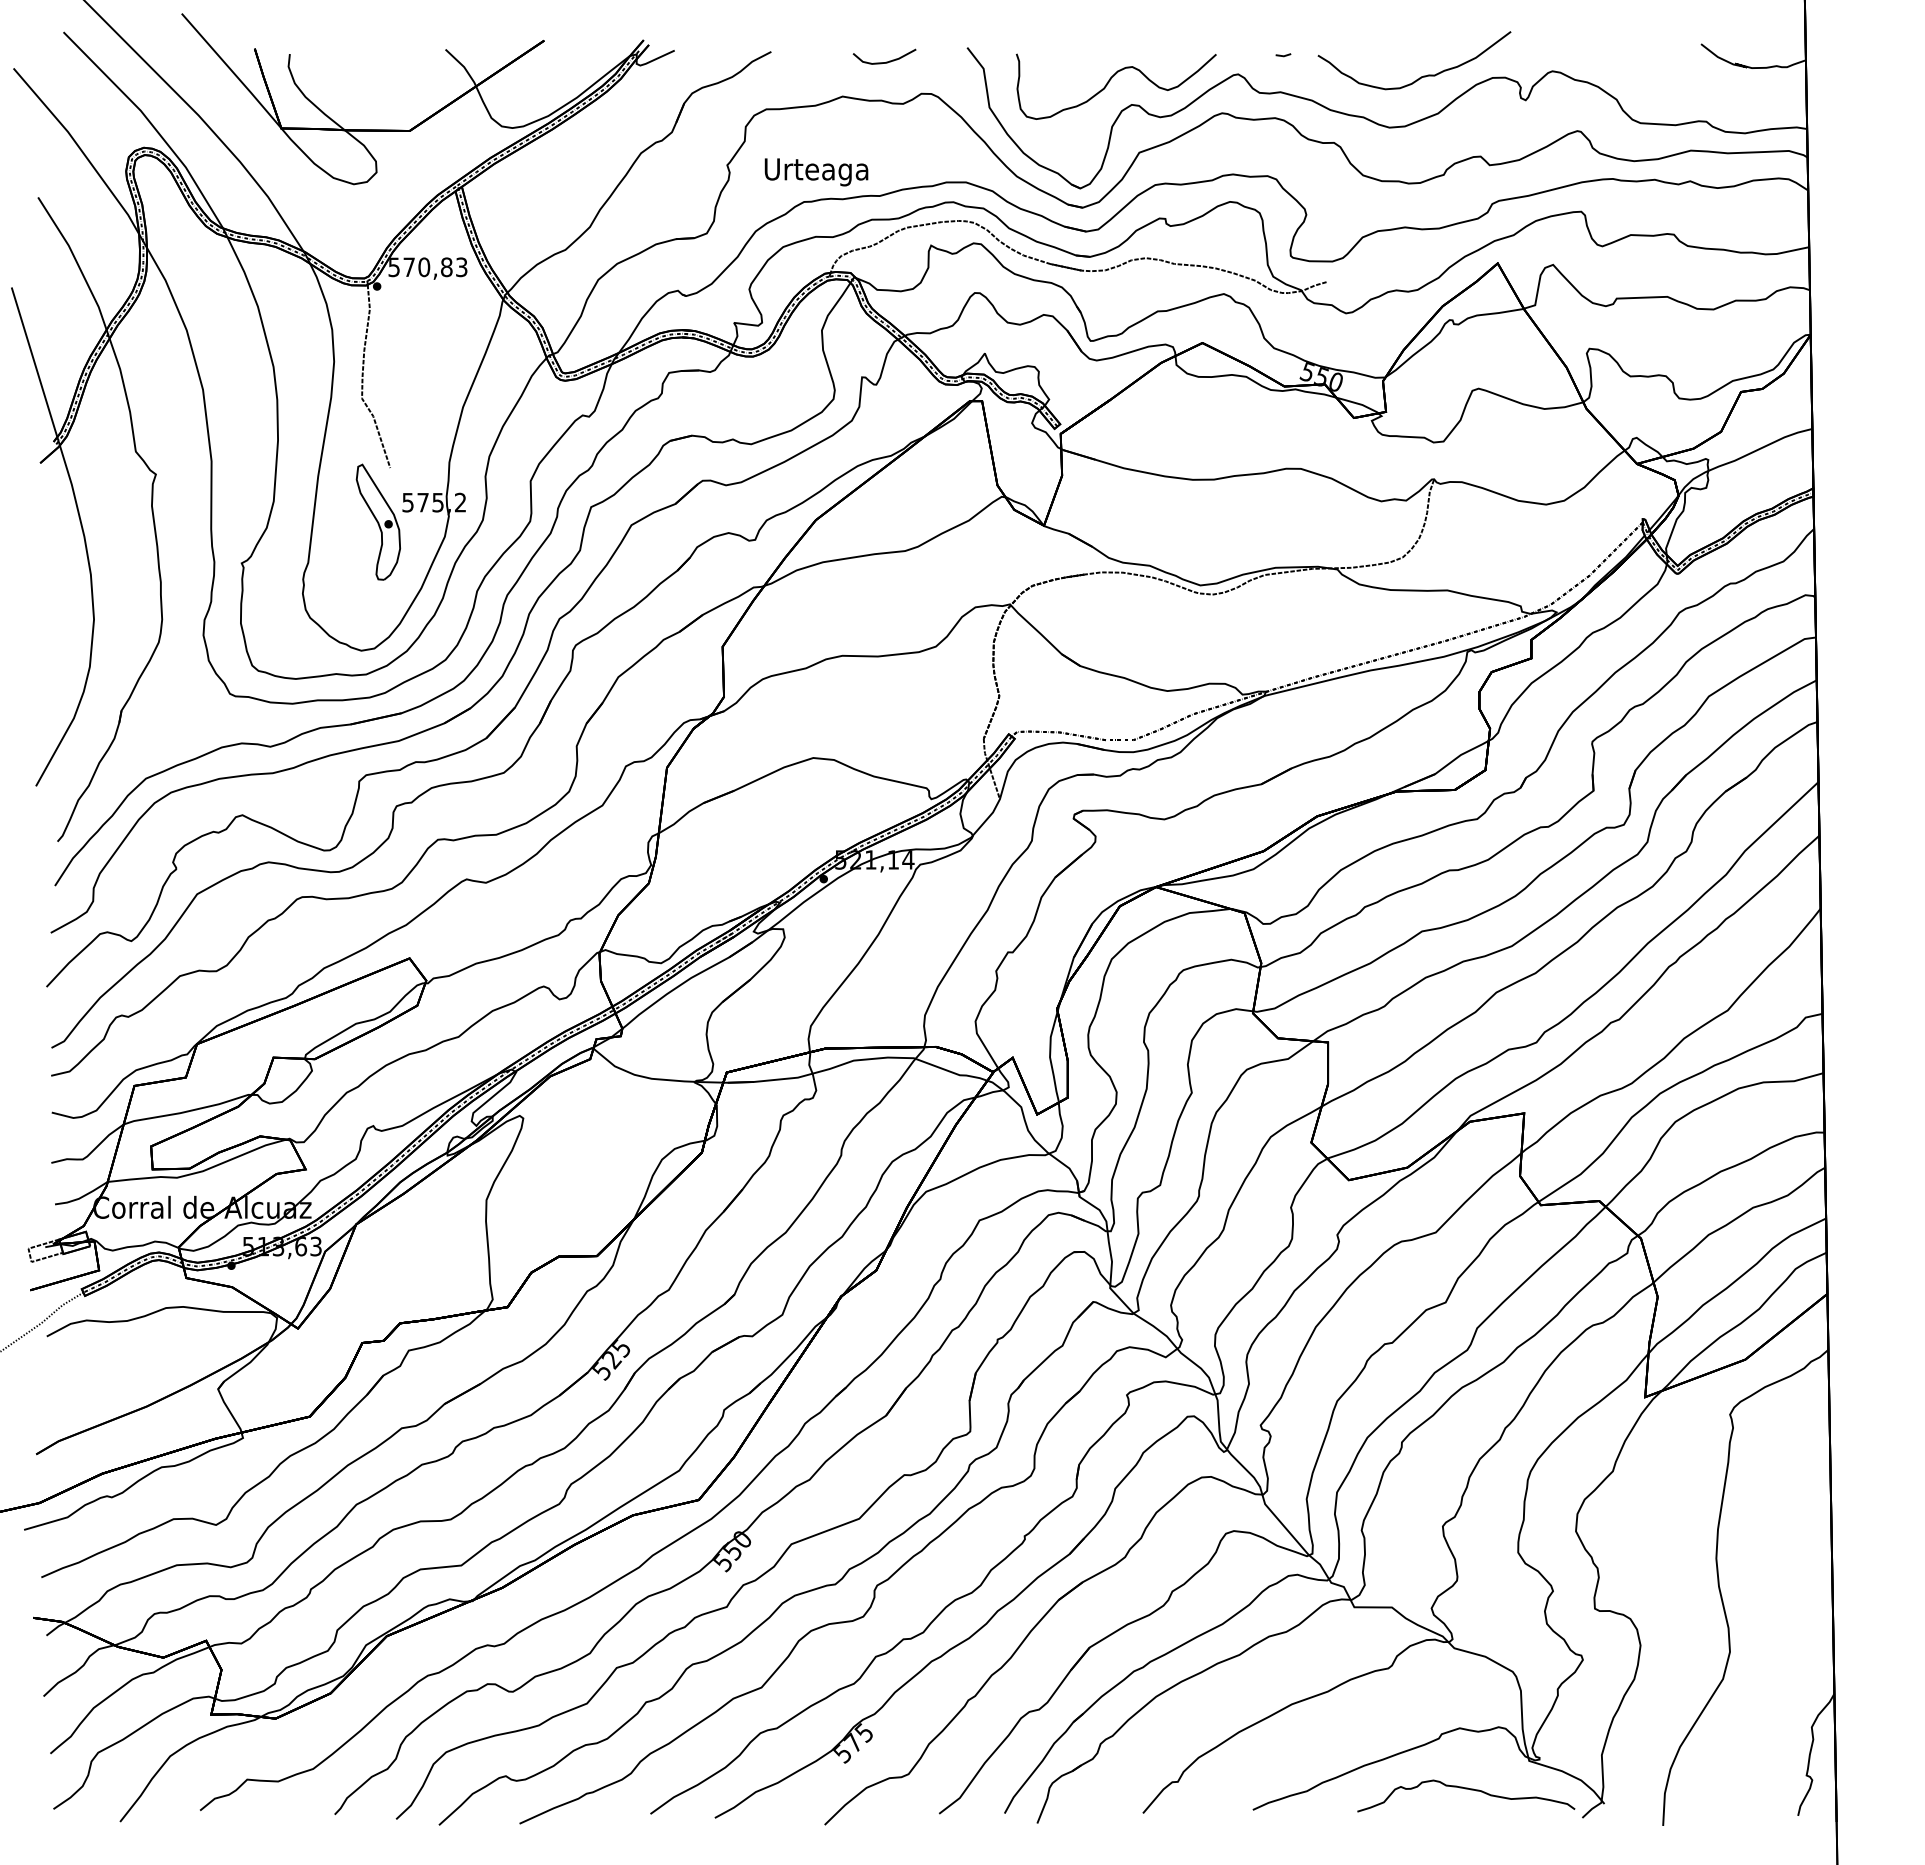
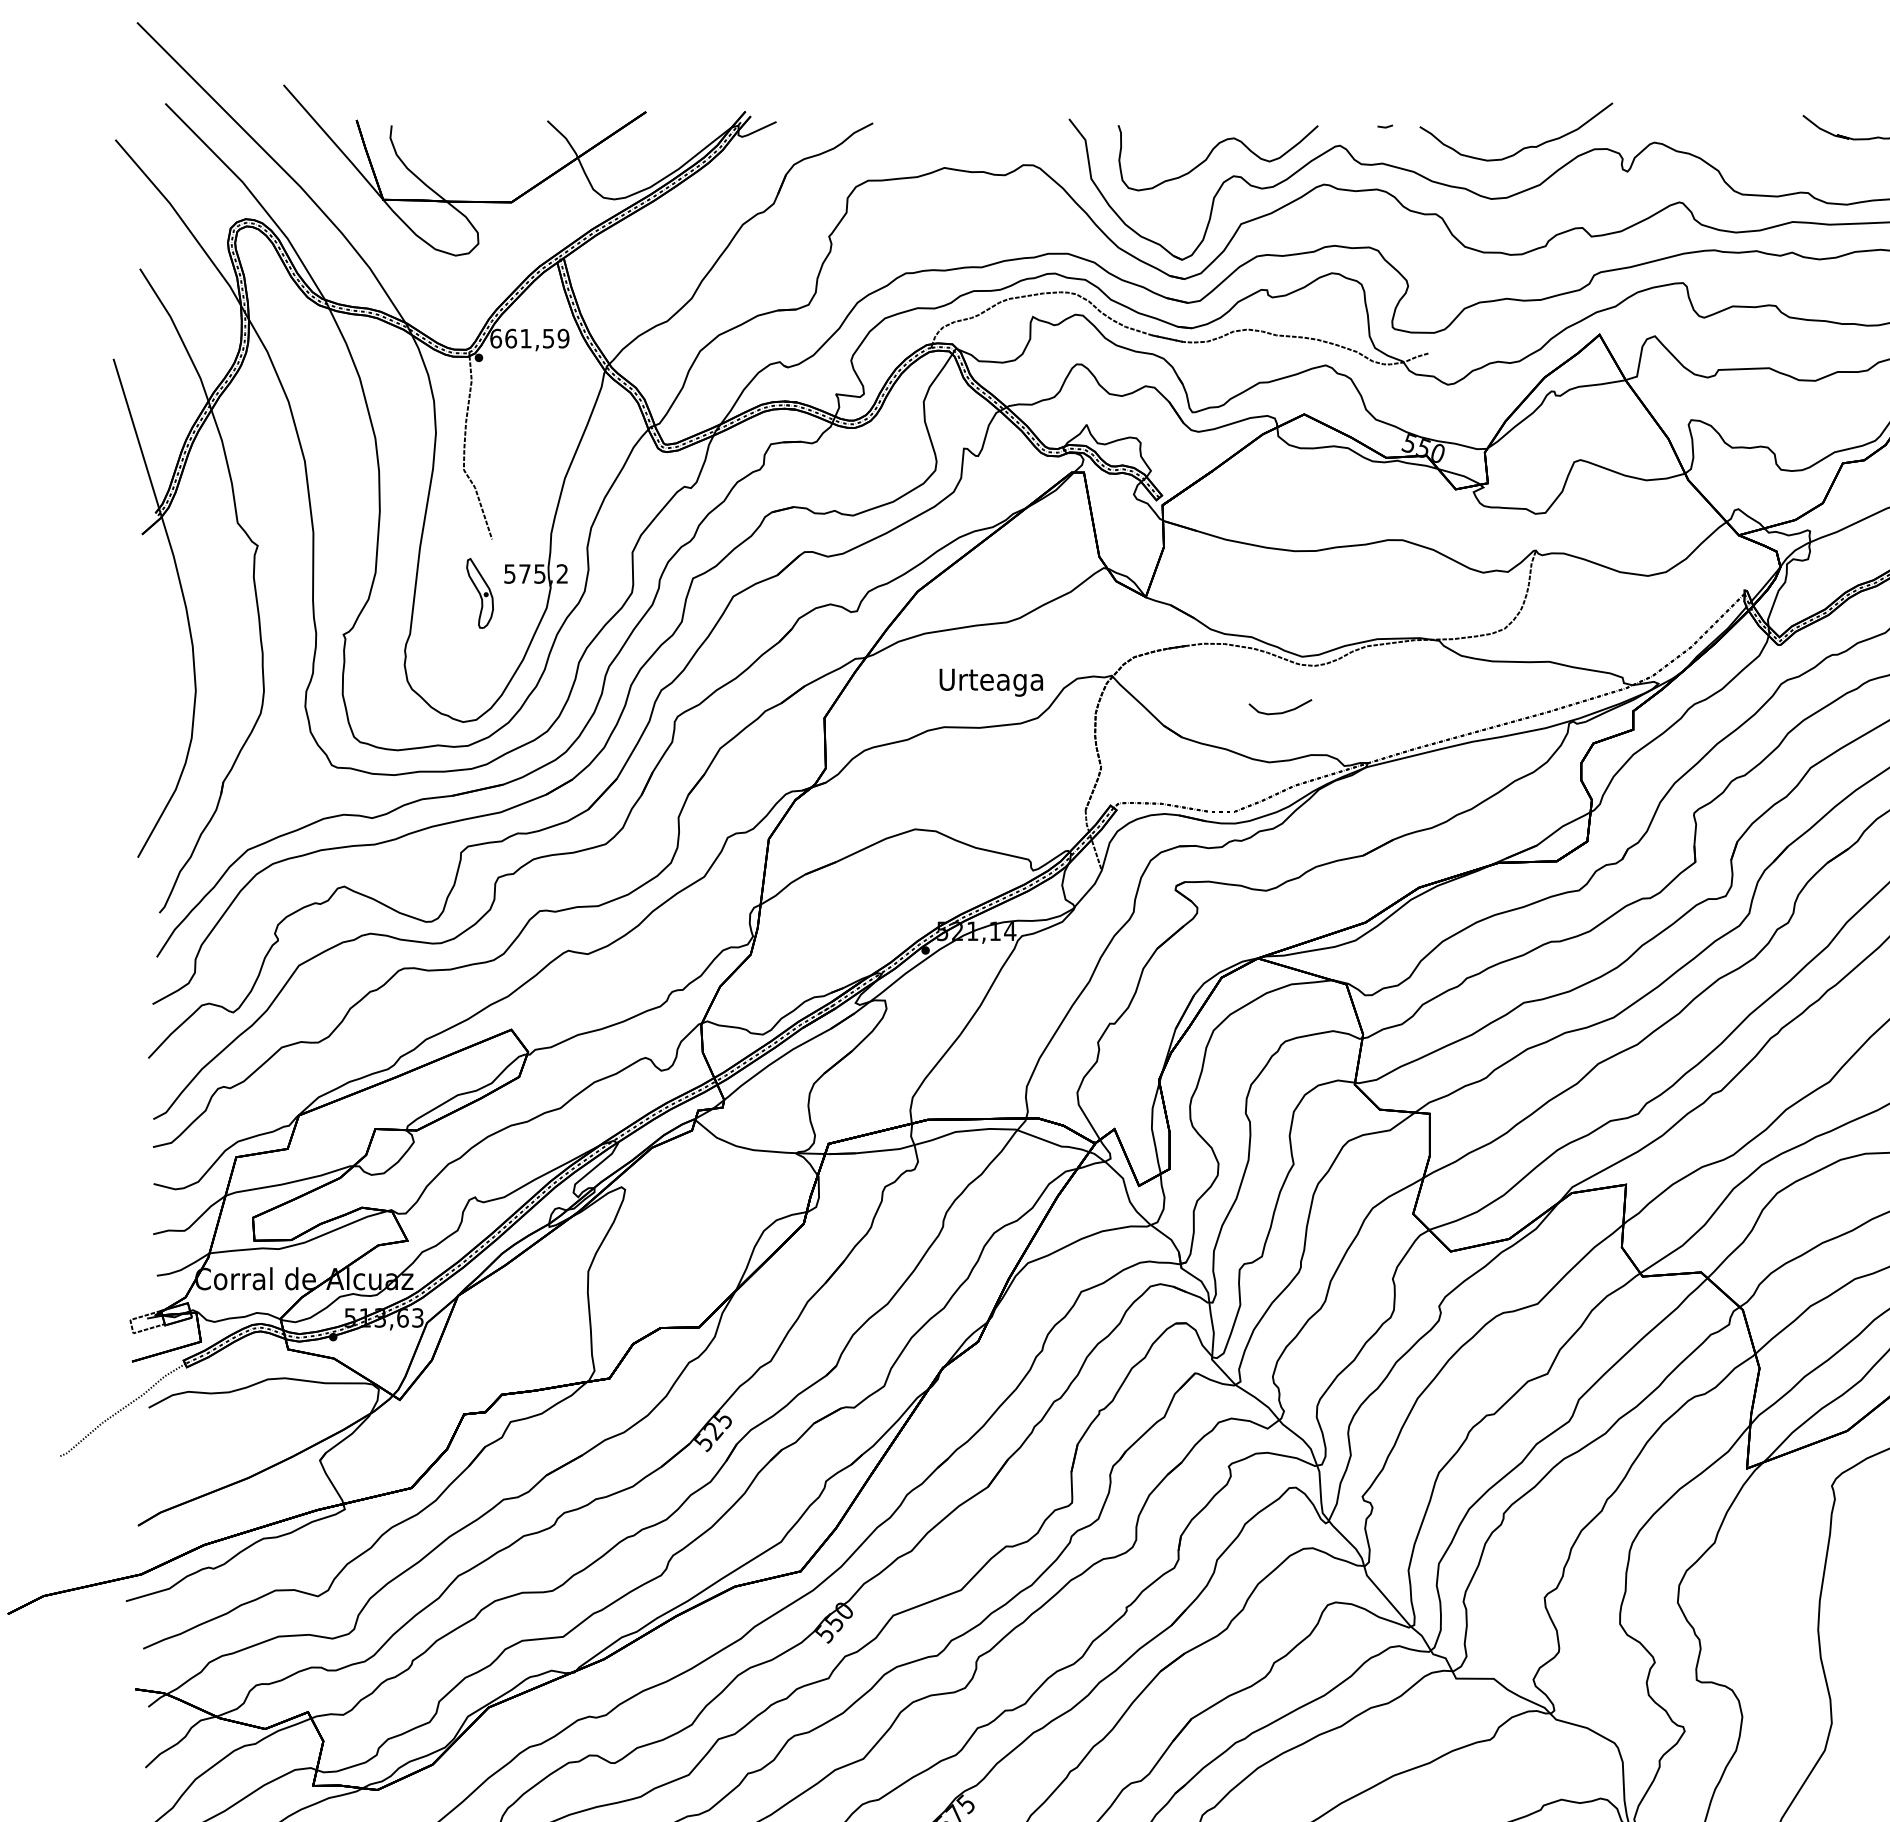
curve: (886, 61) -> (1282, 711), moved
text: (816, 172) -> (991, 682), moved
text: (427, 267) -> (529, 338), 570,83 -> 661,59
part: (377, 521) -> (479, 592), size x0.6

